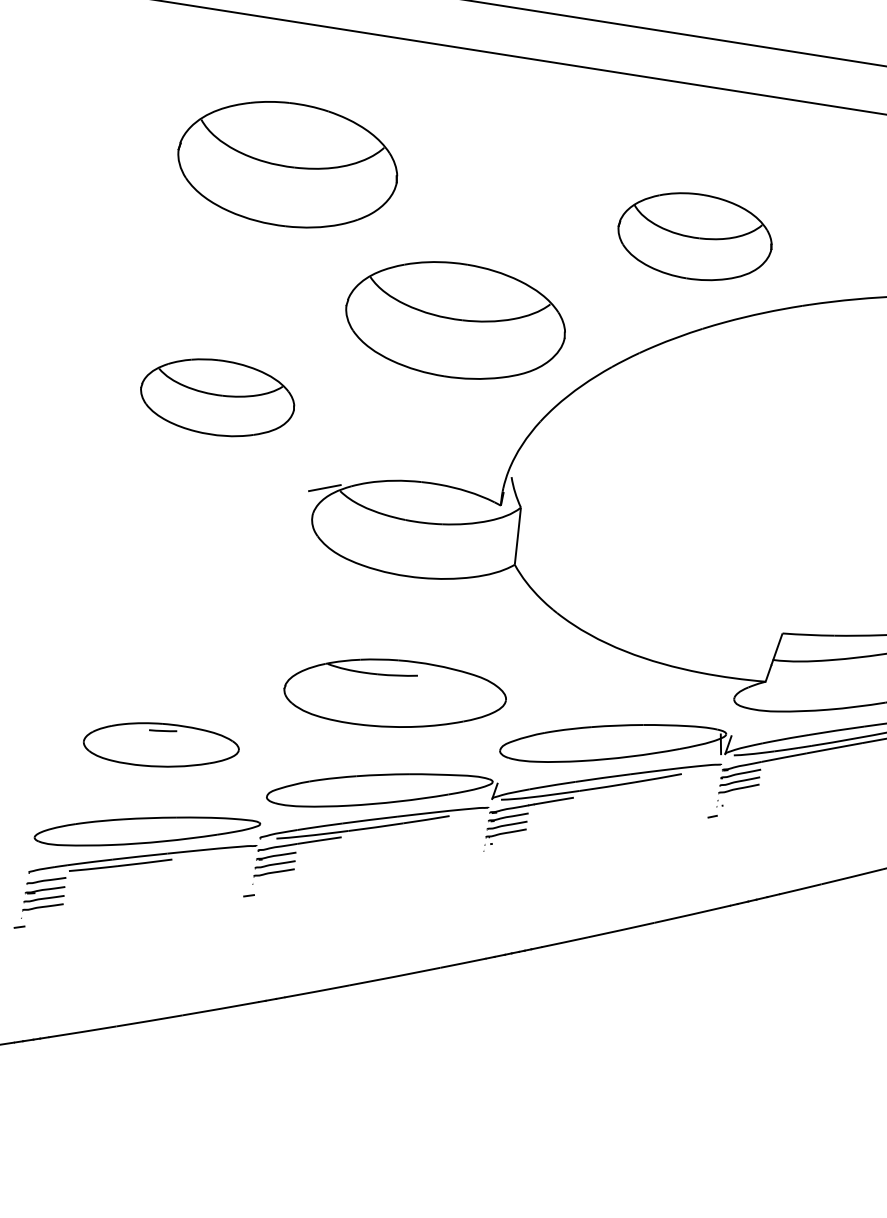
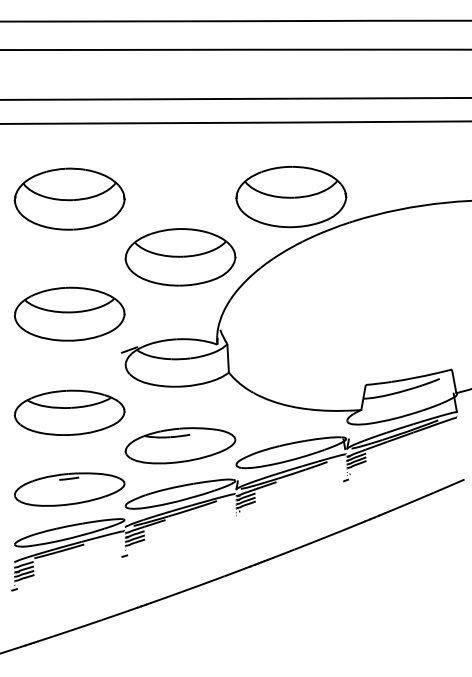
part: (287, 163) -> (69, 198), moved
part: (695, 237) -> (291, 197), size x1.43
part: (217, 396) -> (69, 313), size x1.43
part: (185, 592) -> (69, 412), added
part: (160, 745) -> (69, 489), size x1.43

